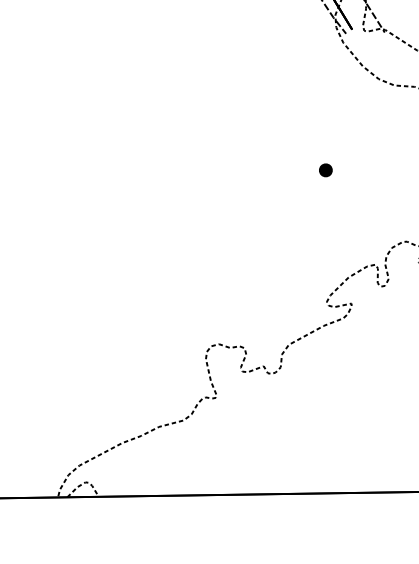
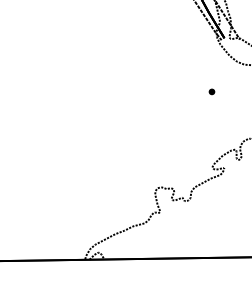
part: (324, 169) -> (211, 91), moved

